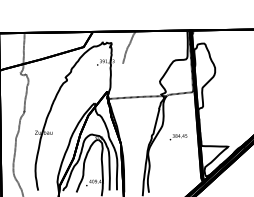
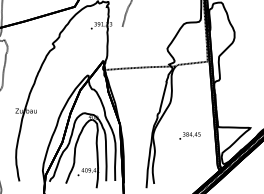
text: (178, 137) -> (190, 136), moved

